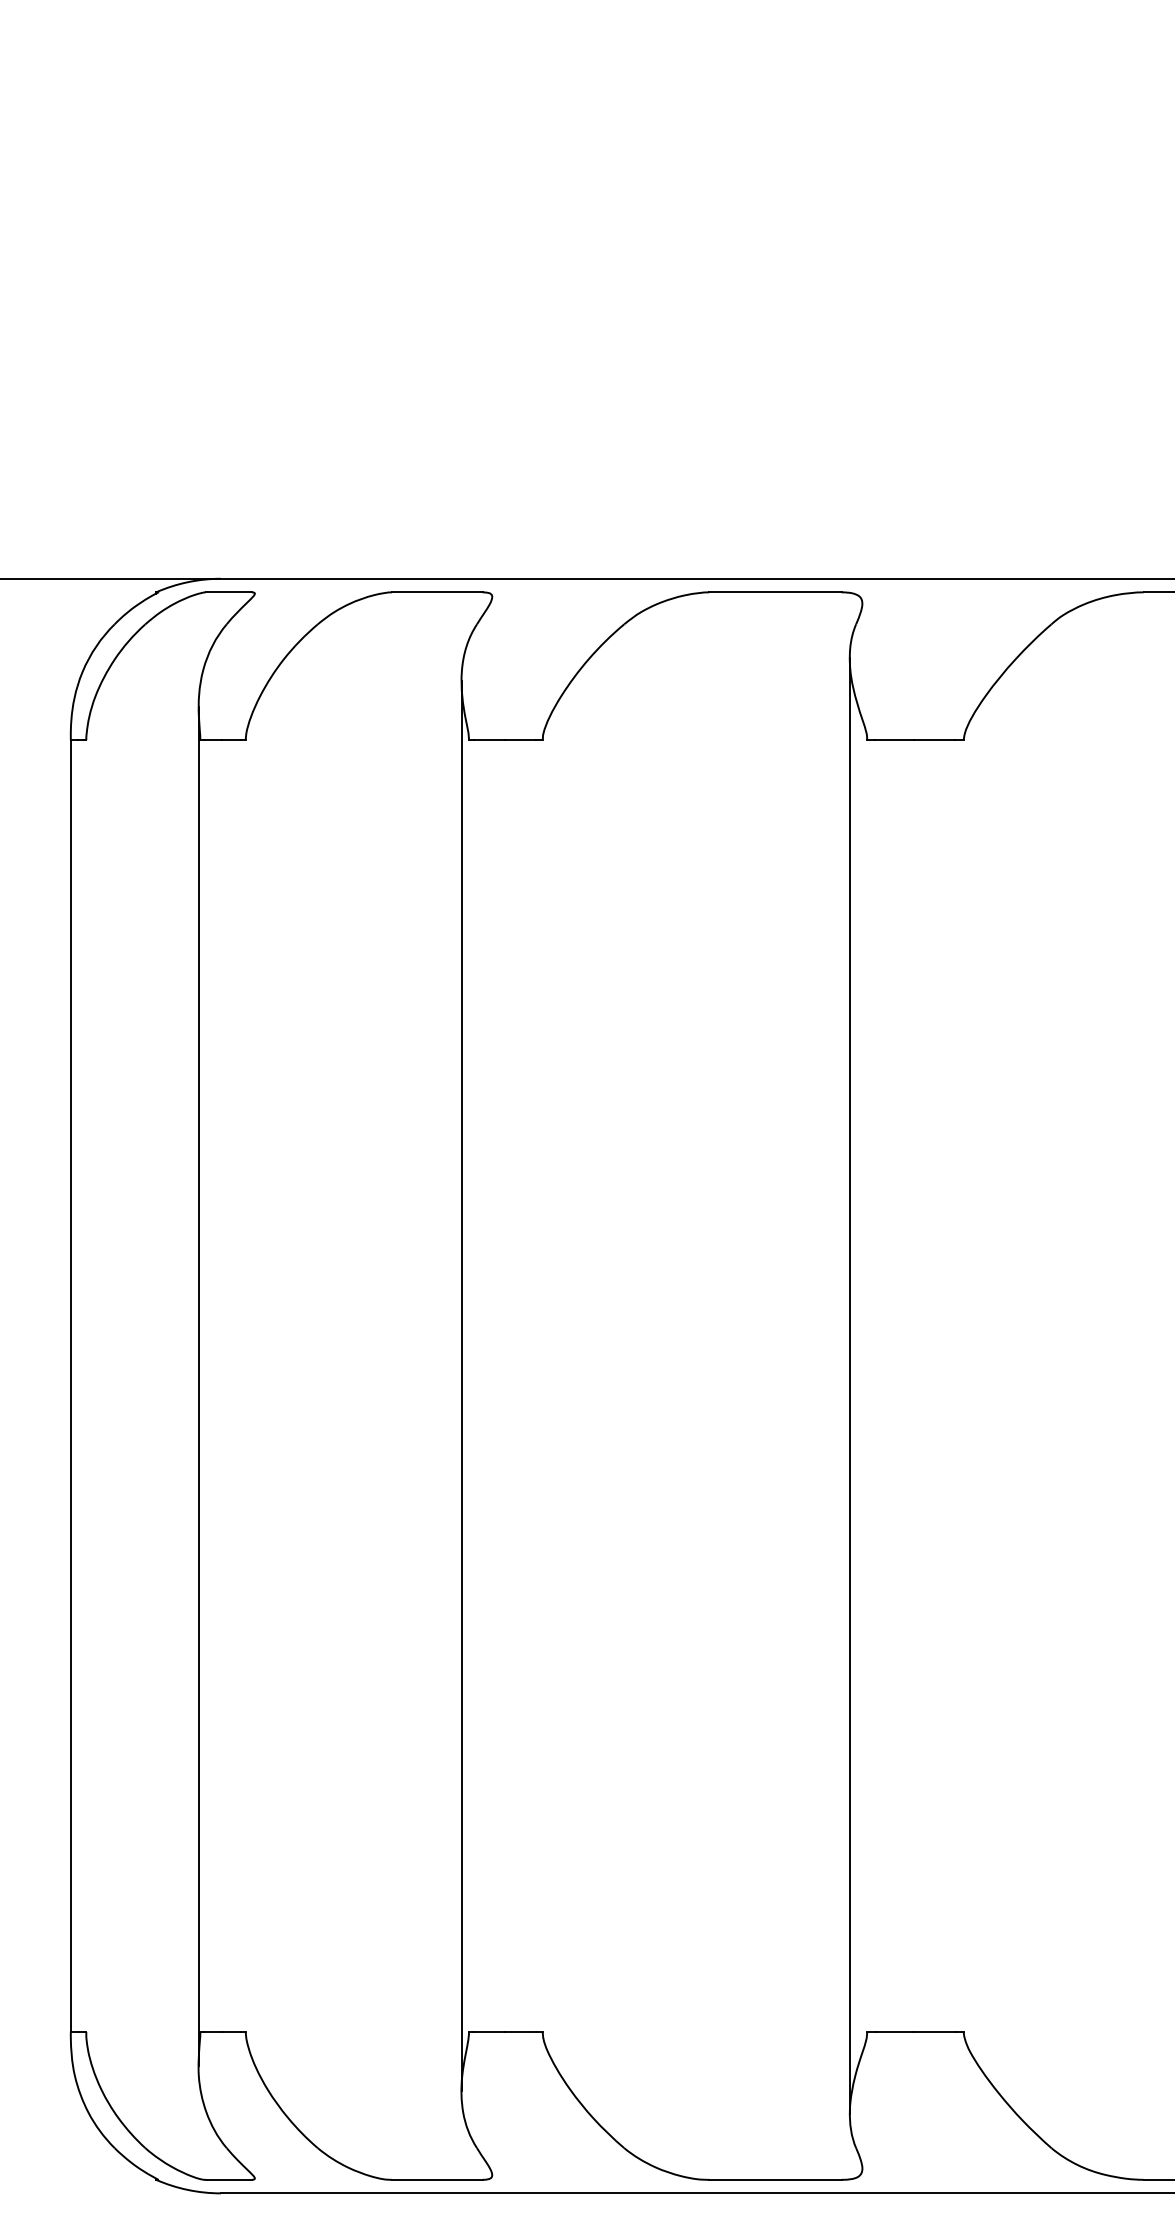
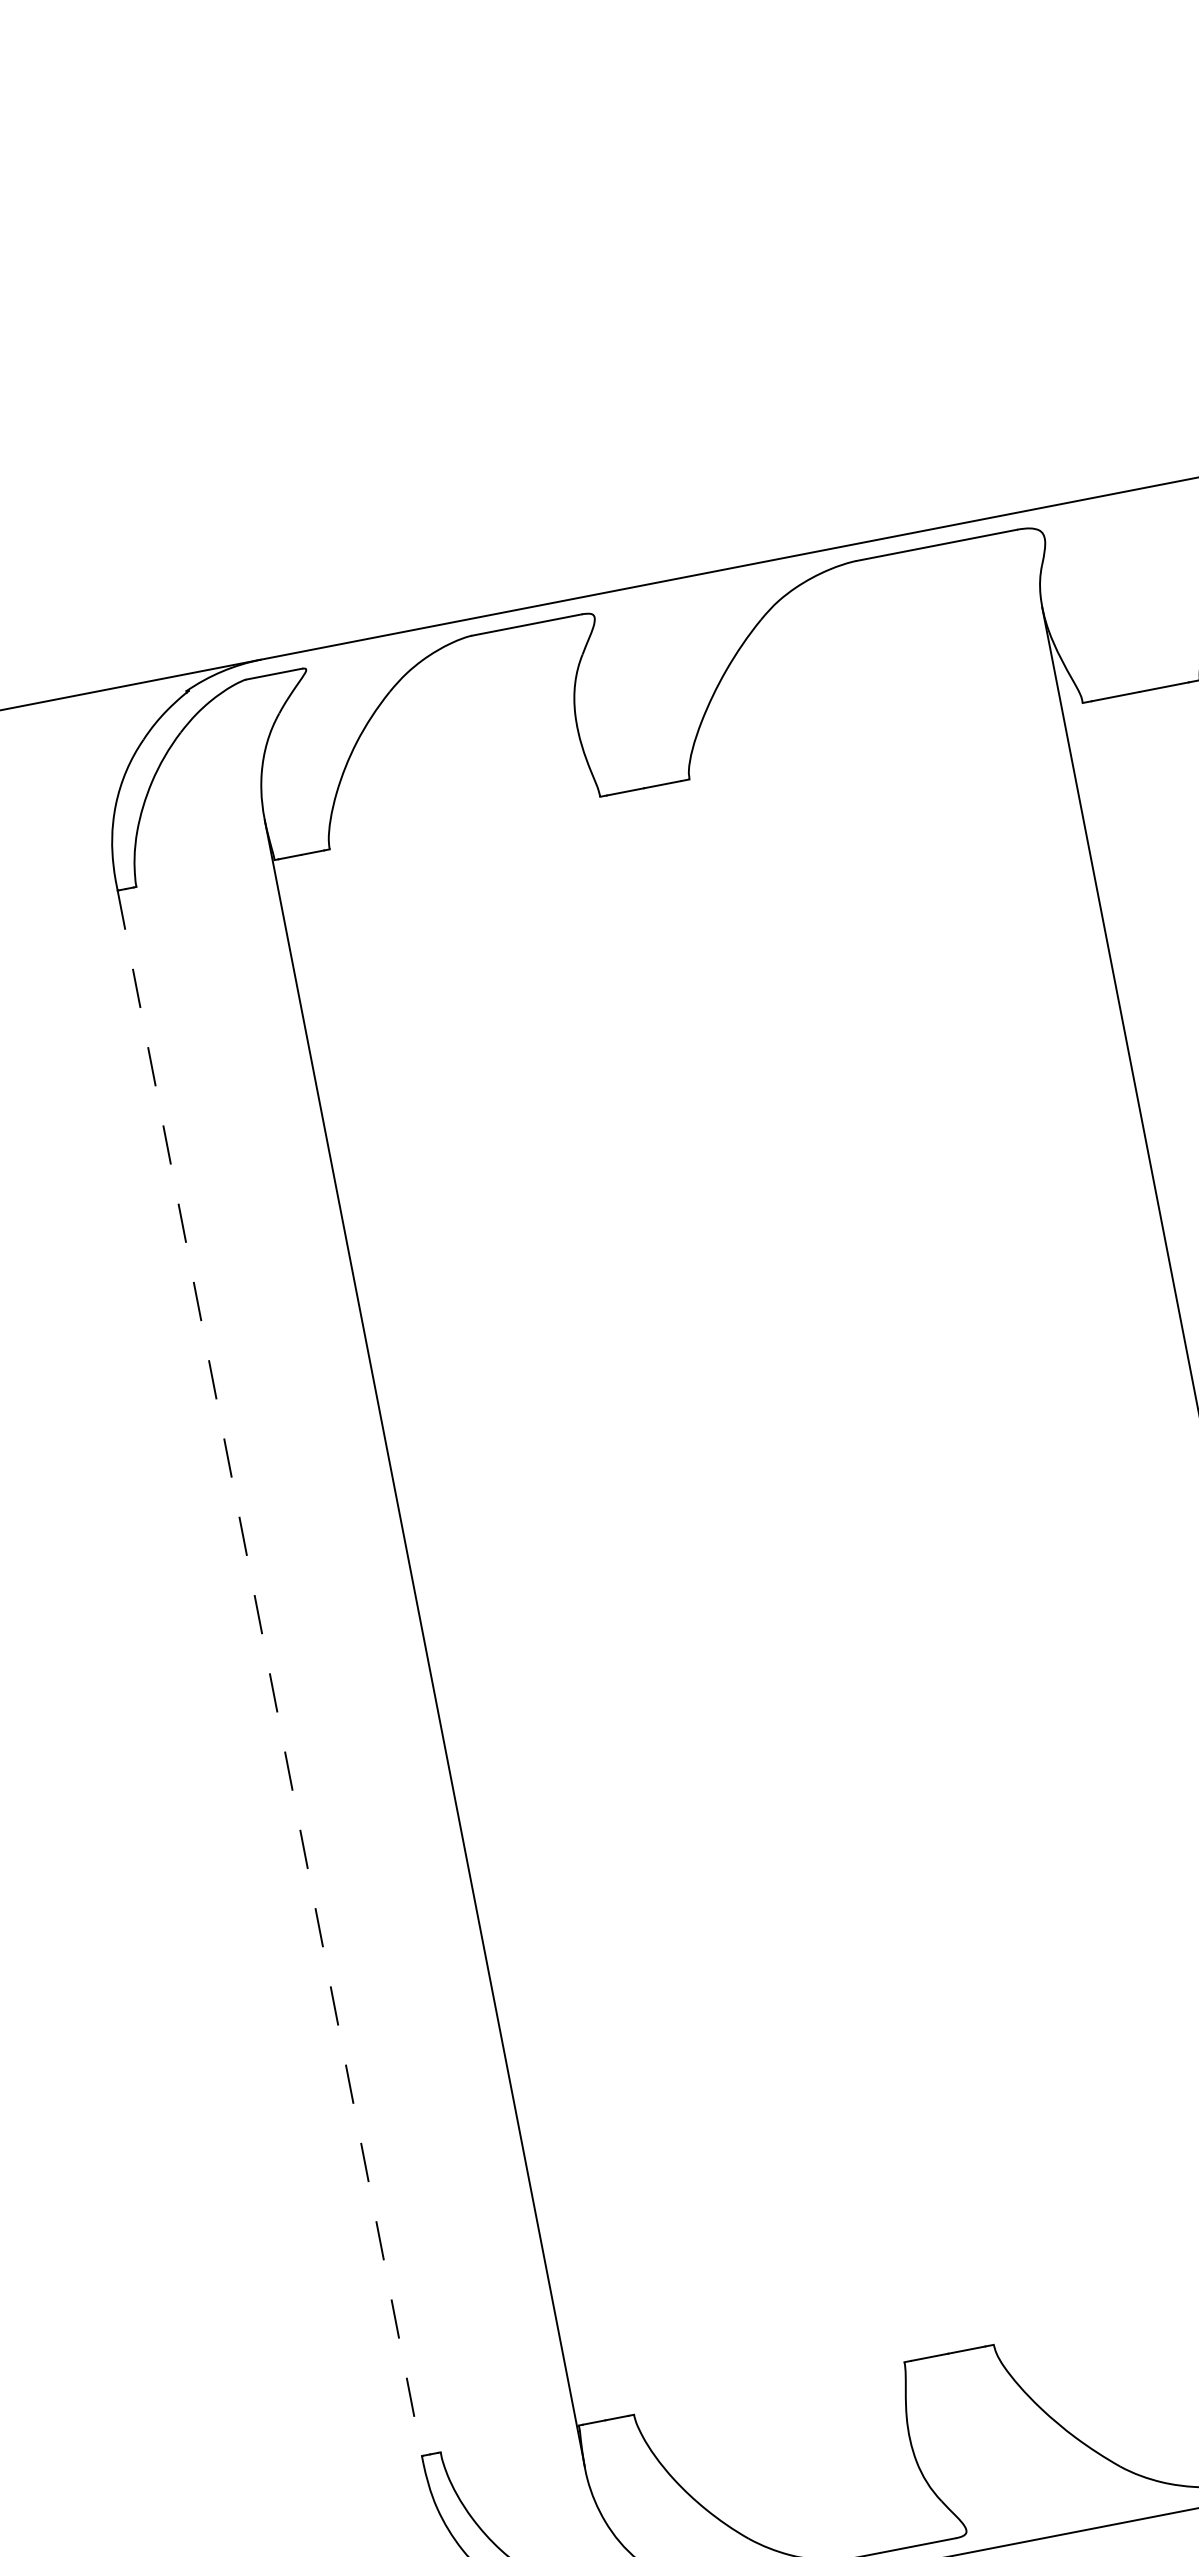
line: (70, 1386) -> (269, 1673), solid -> dashed
line: (461, 1386) -> (743, 1581), removed

